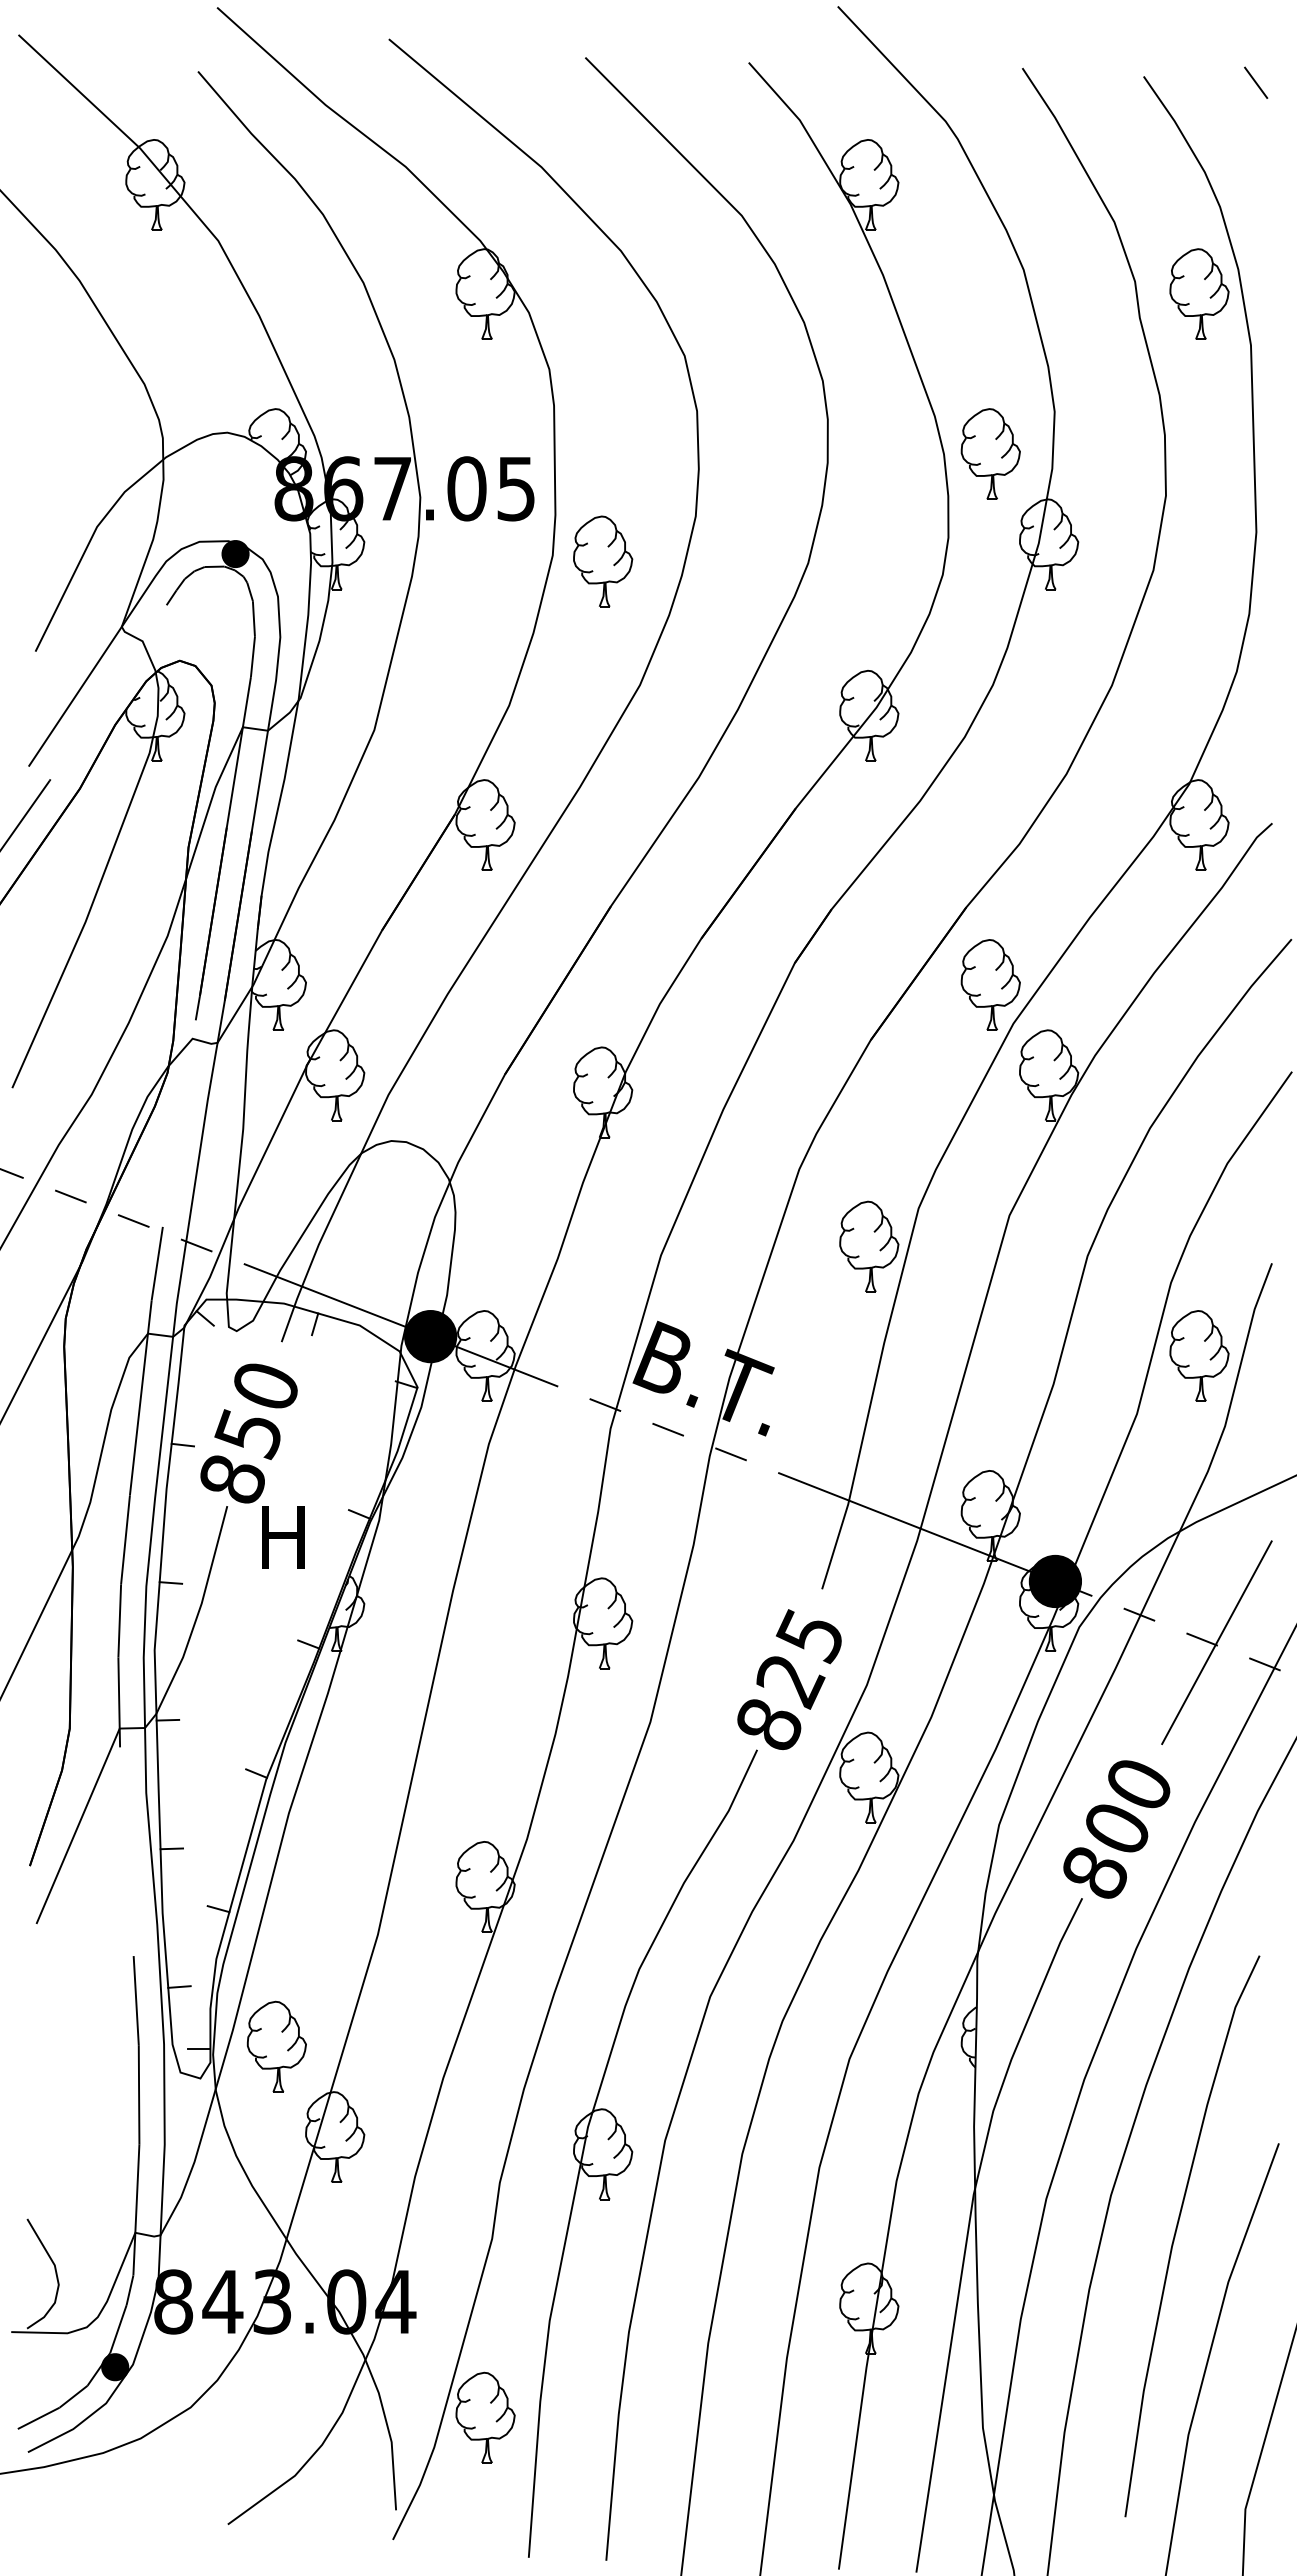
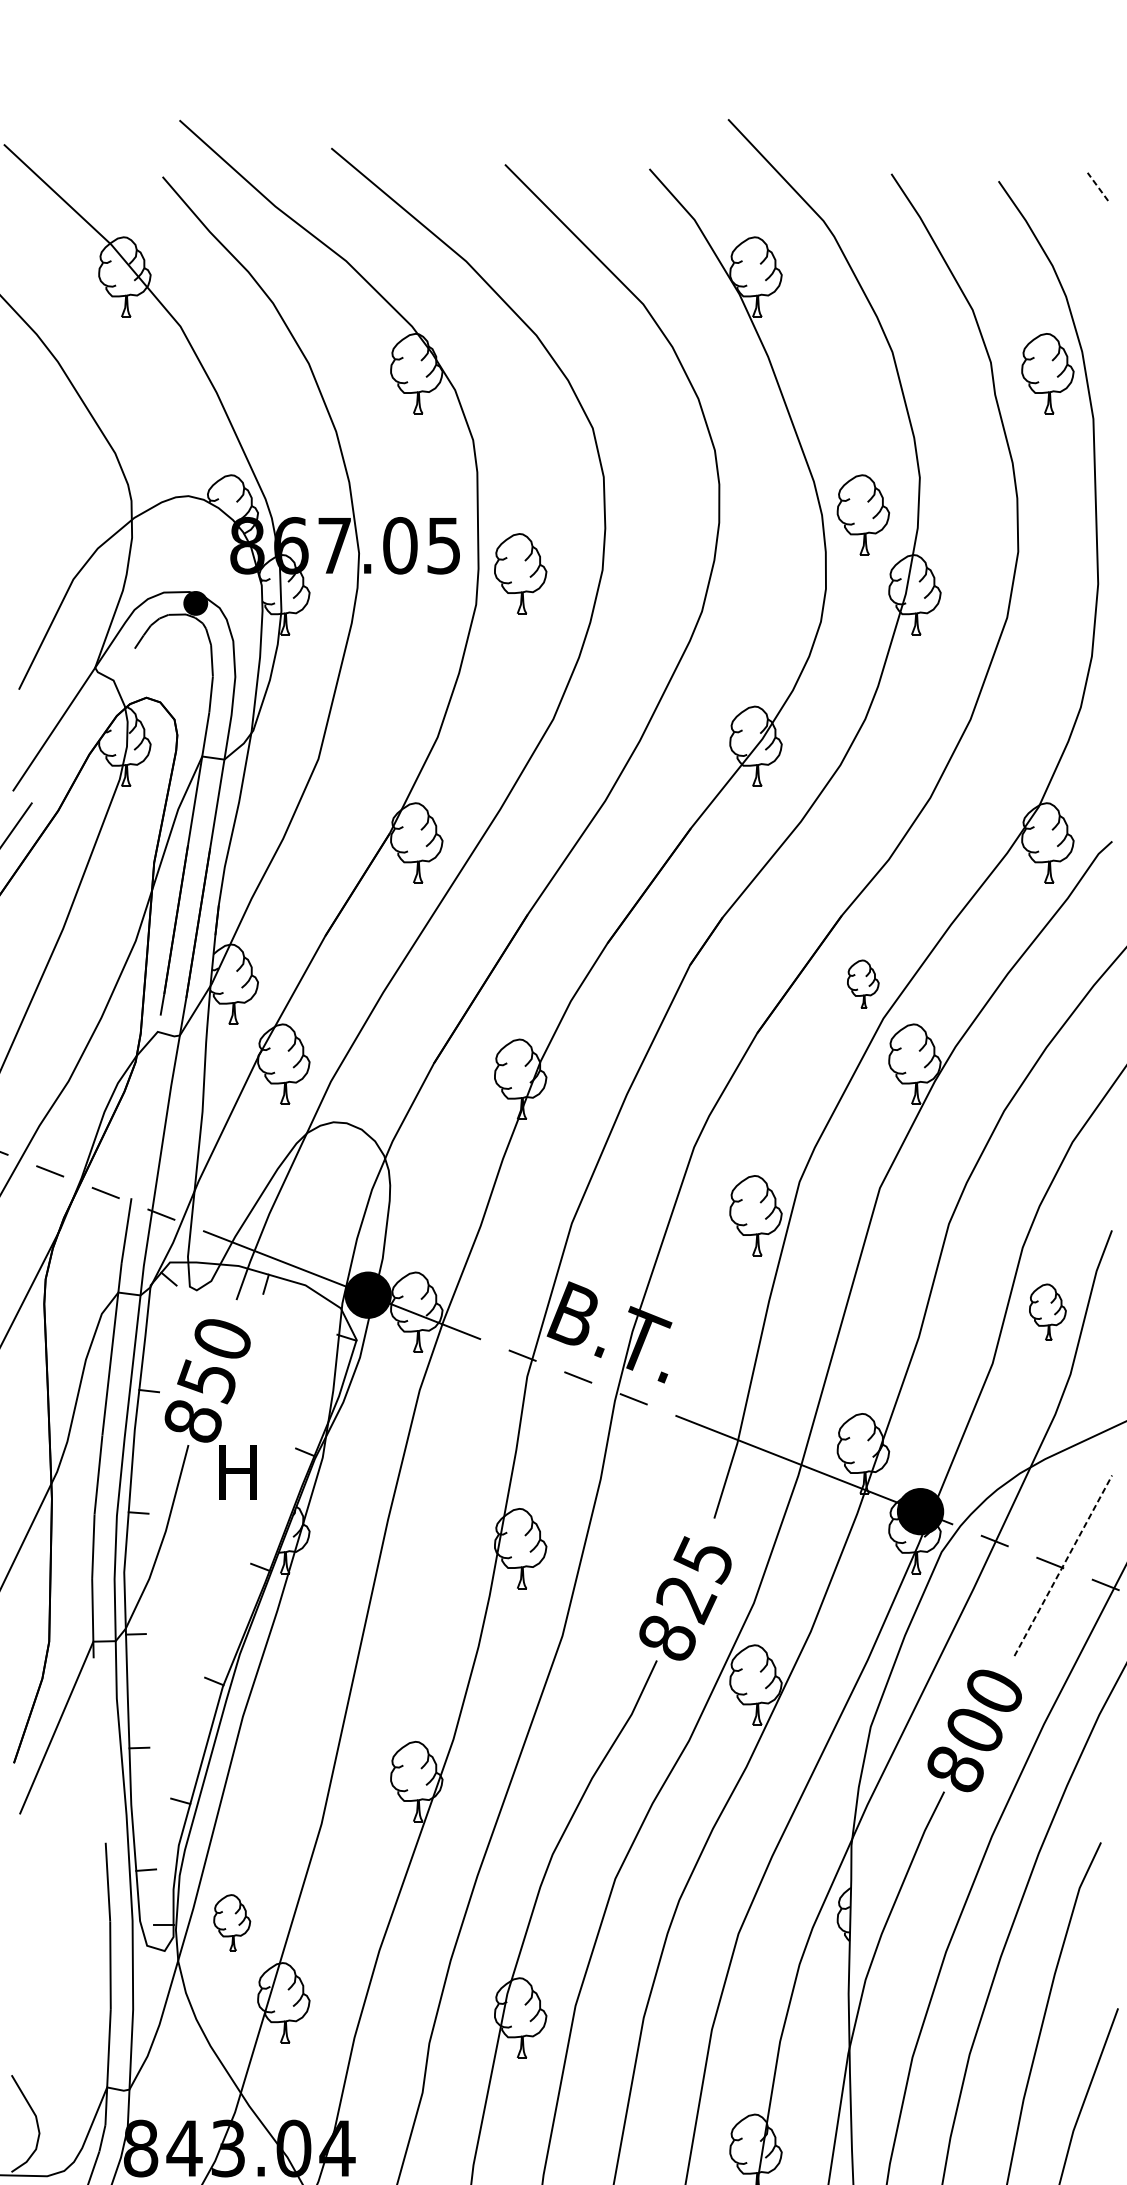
line: (1256, 82) -> (1098, 186), solid -> dashed
part: (603, 561) -> (521, 573), moved
part: (990, 984) -> (863, 983), size x0.6
part: (1199, 1355) -> (1047, 1311), size x0.7
line: (1217, 1642) -> (1063, 1565), solid -> dashed
part: (276, 2046) -> (231, 1922), size x0.7

